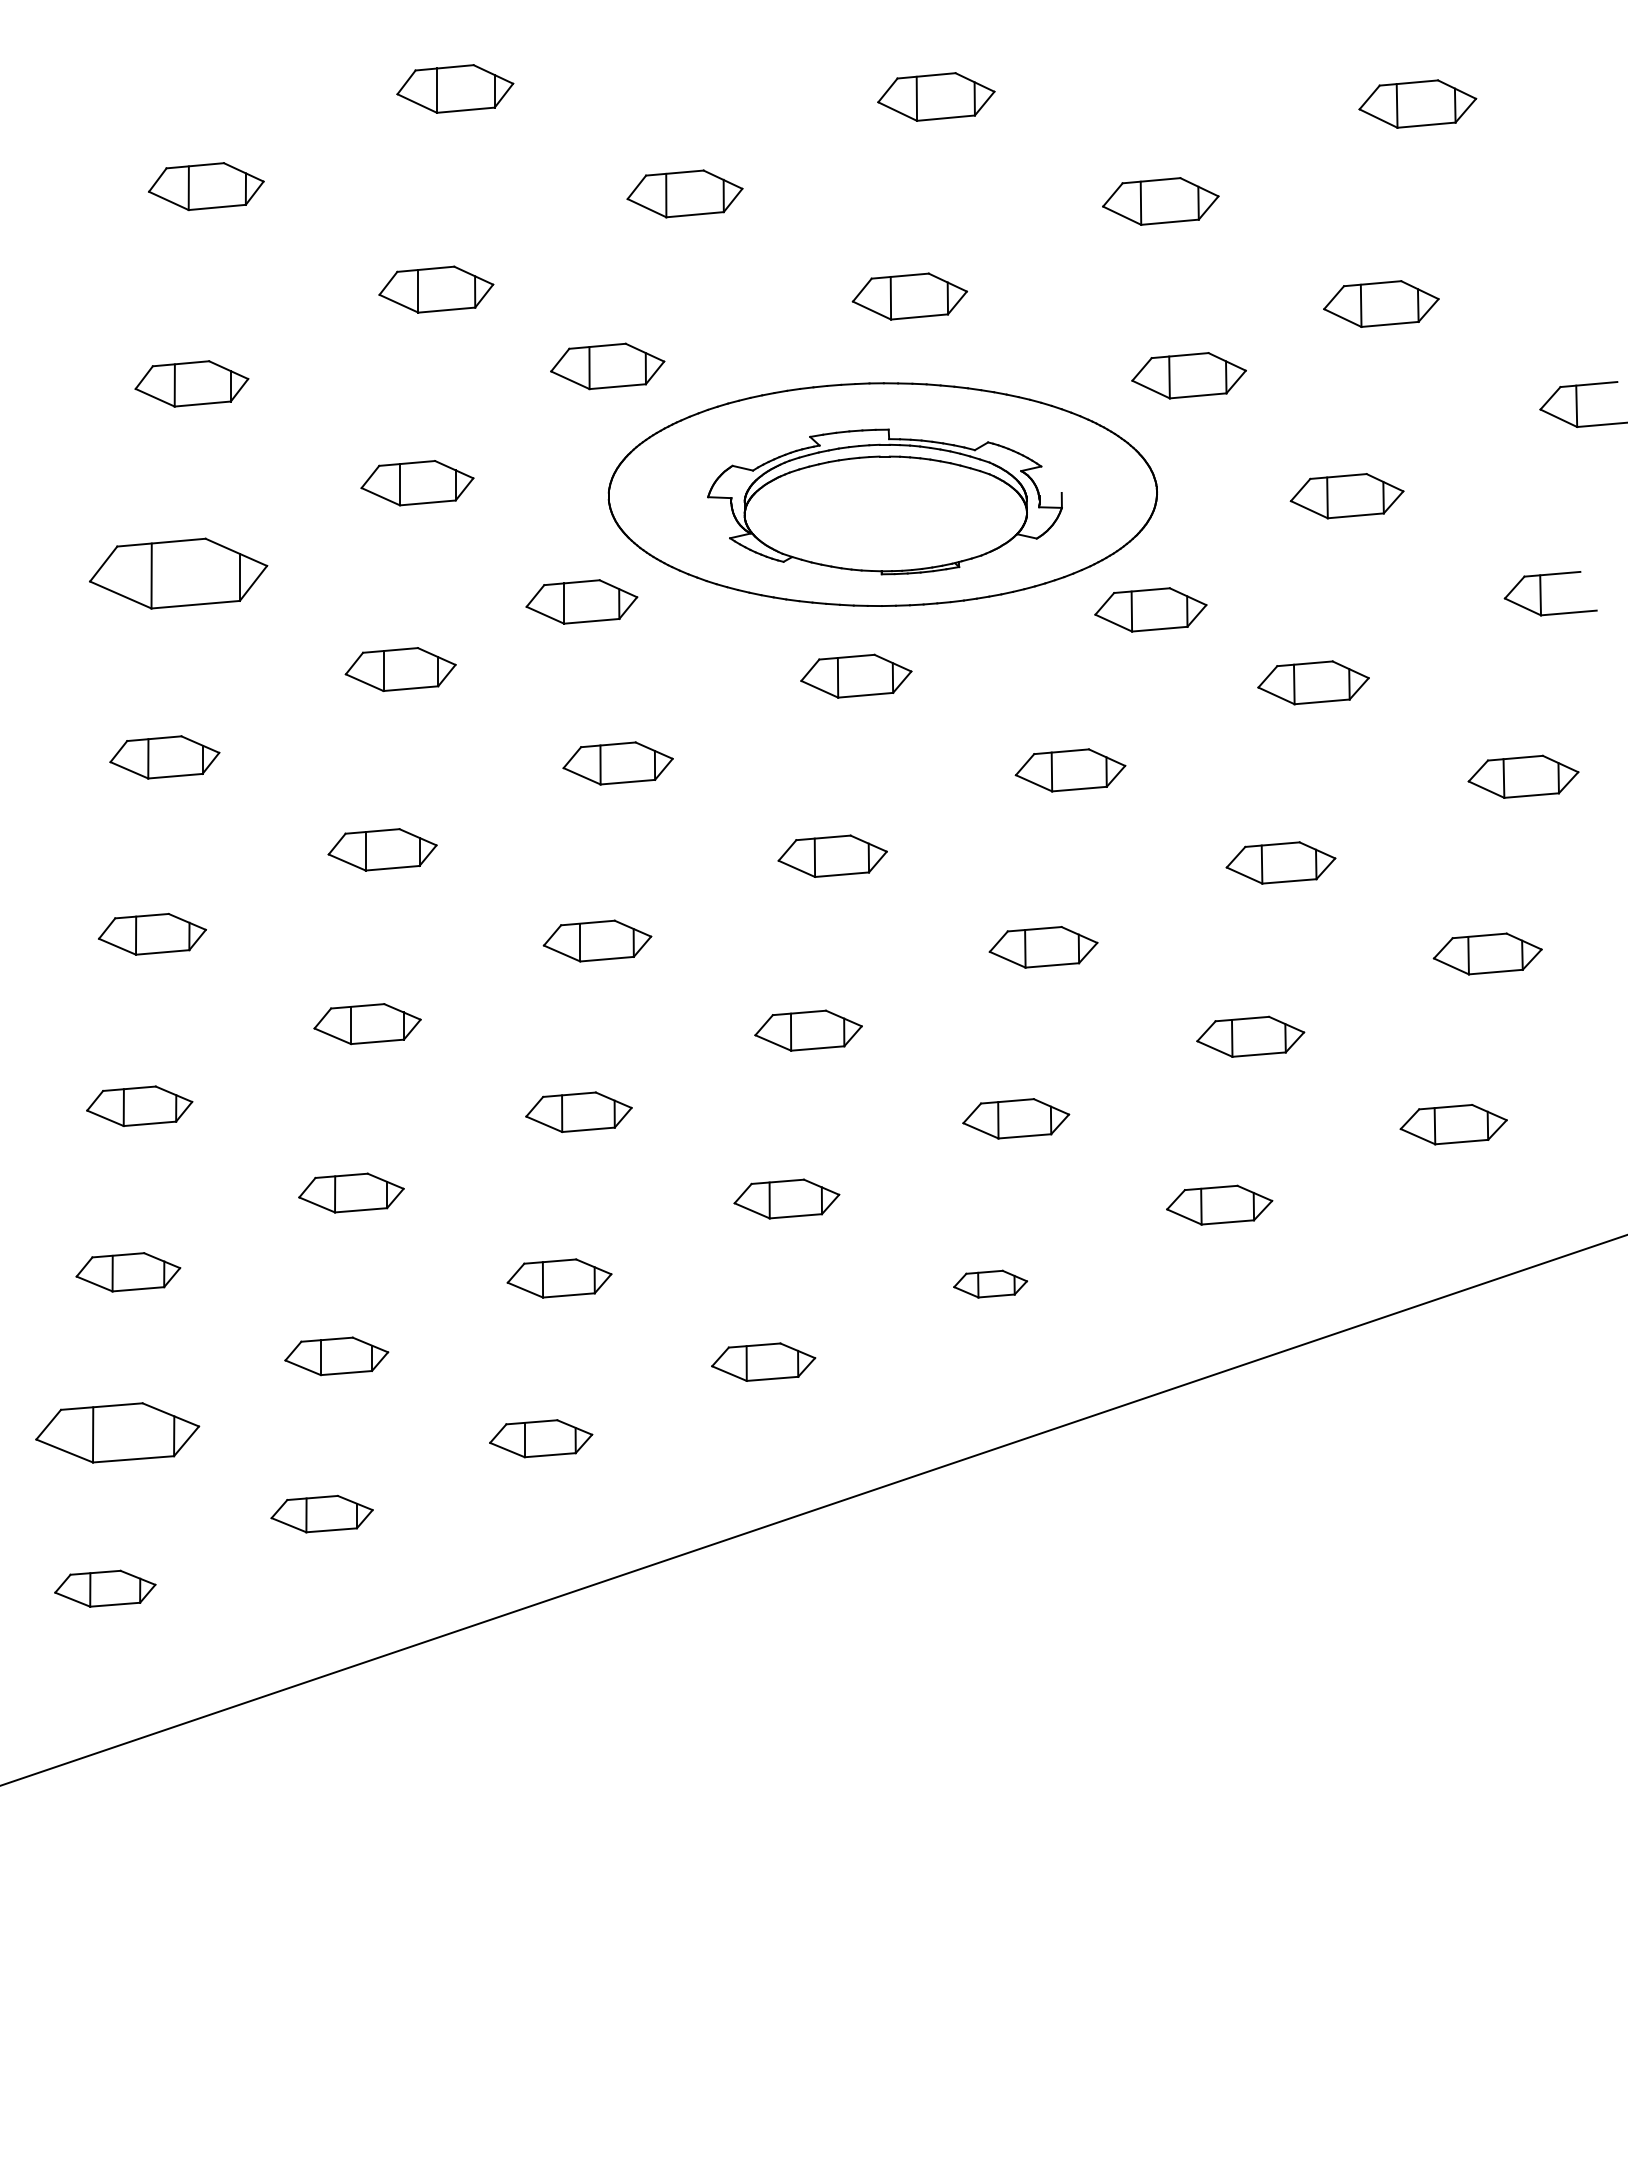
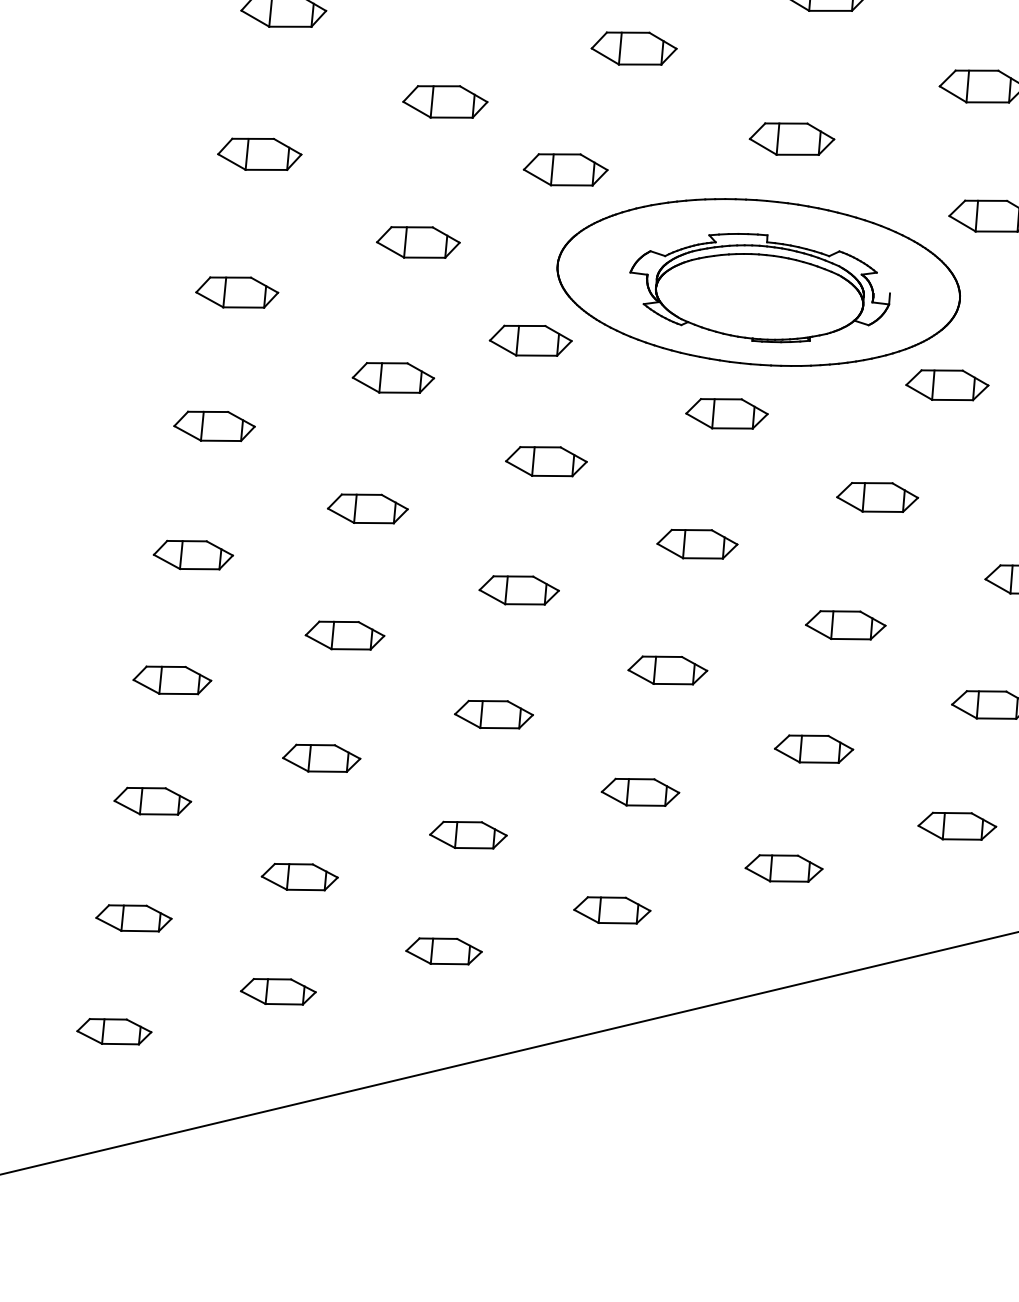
part: (178, 573) -> (237, 292), size x0.62
part: (990, 1284) -> (783, 868), size x1.43
part: (117, 1432) -> (133, 917), size x0.62

